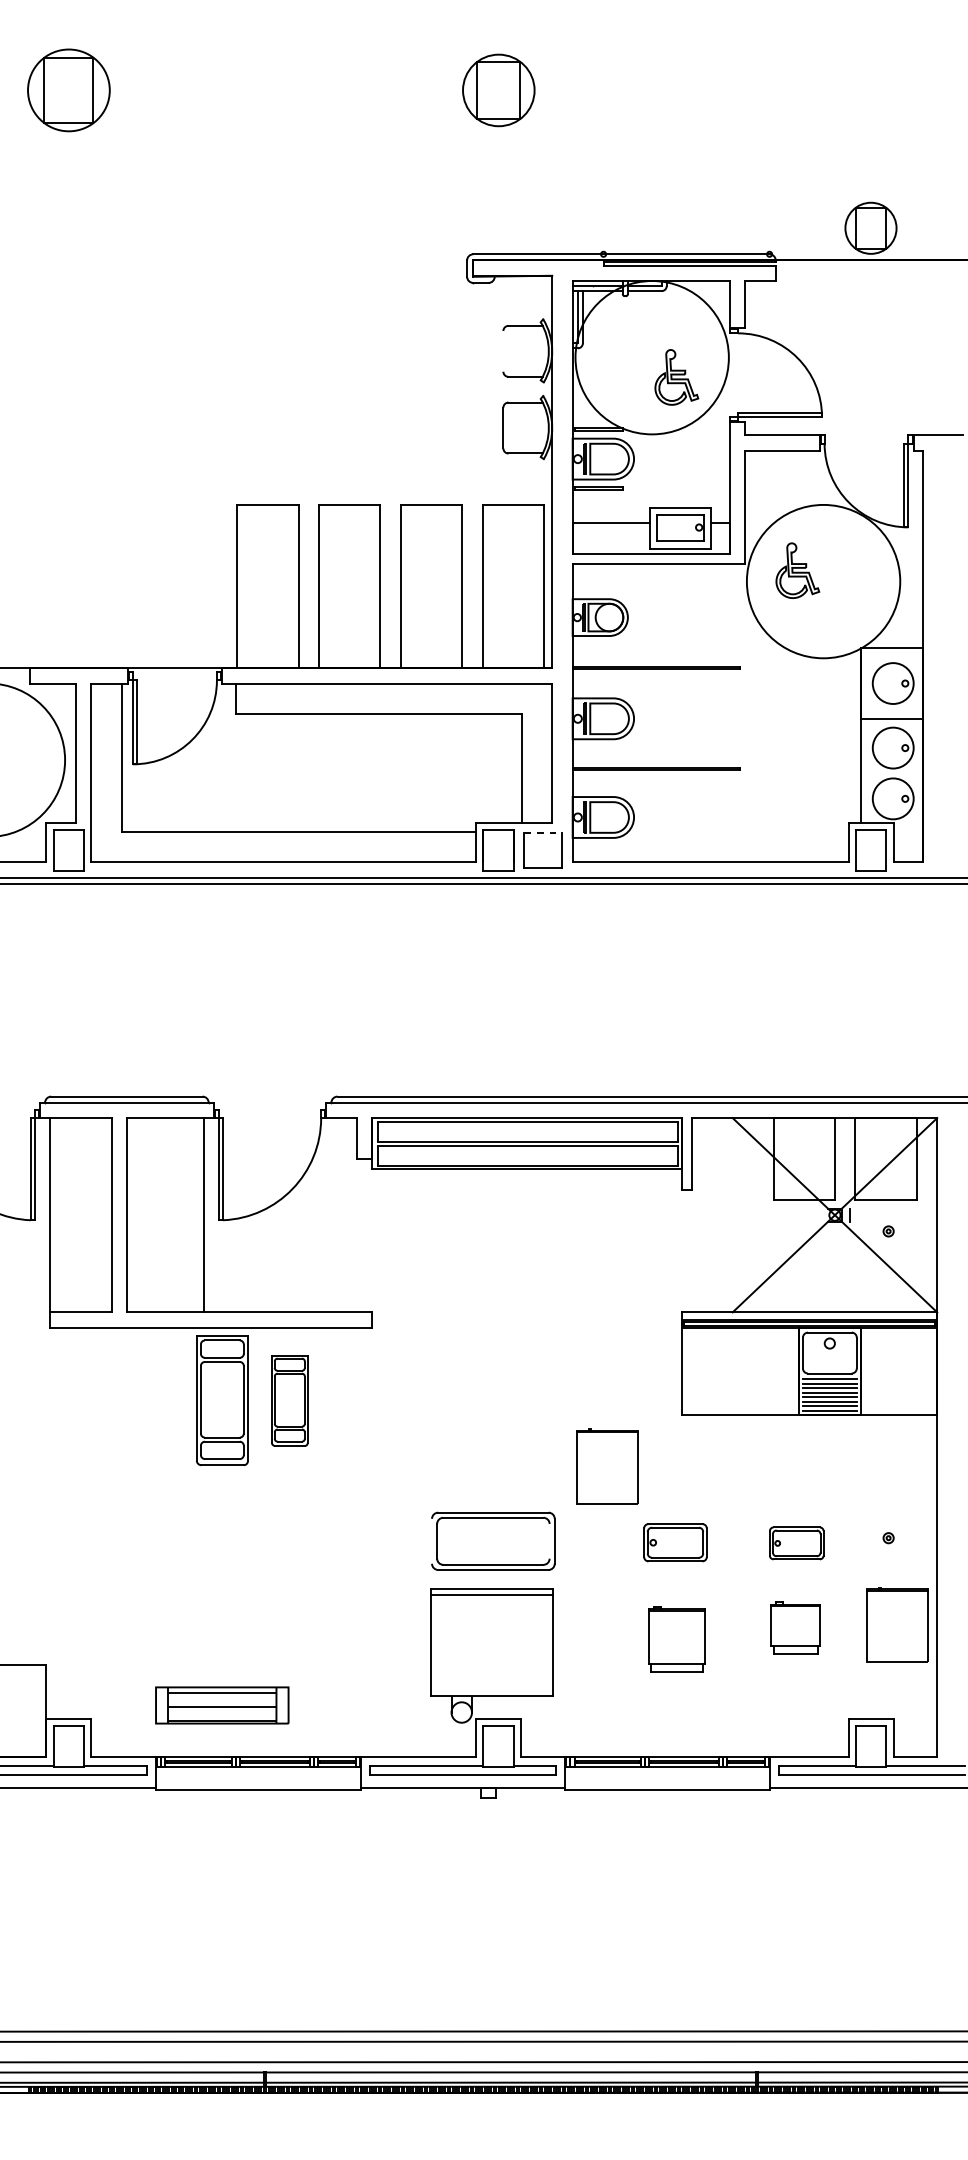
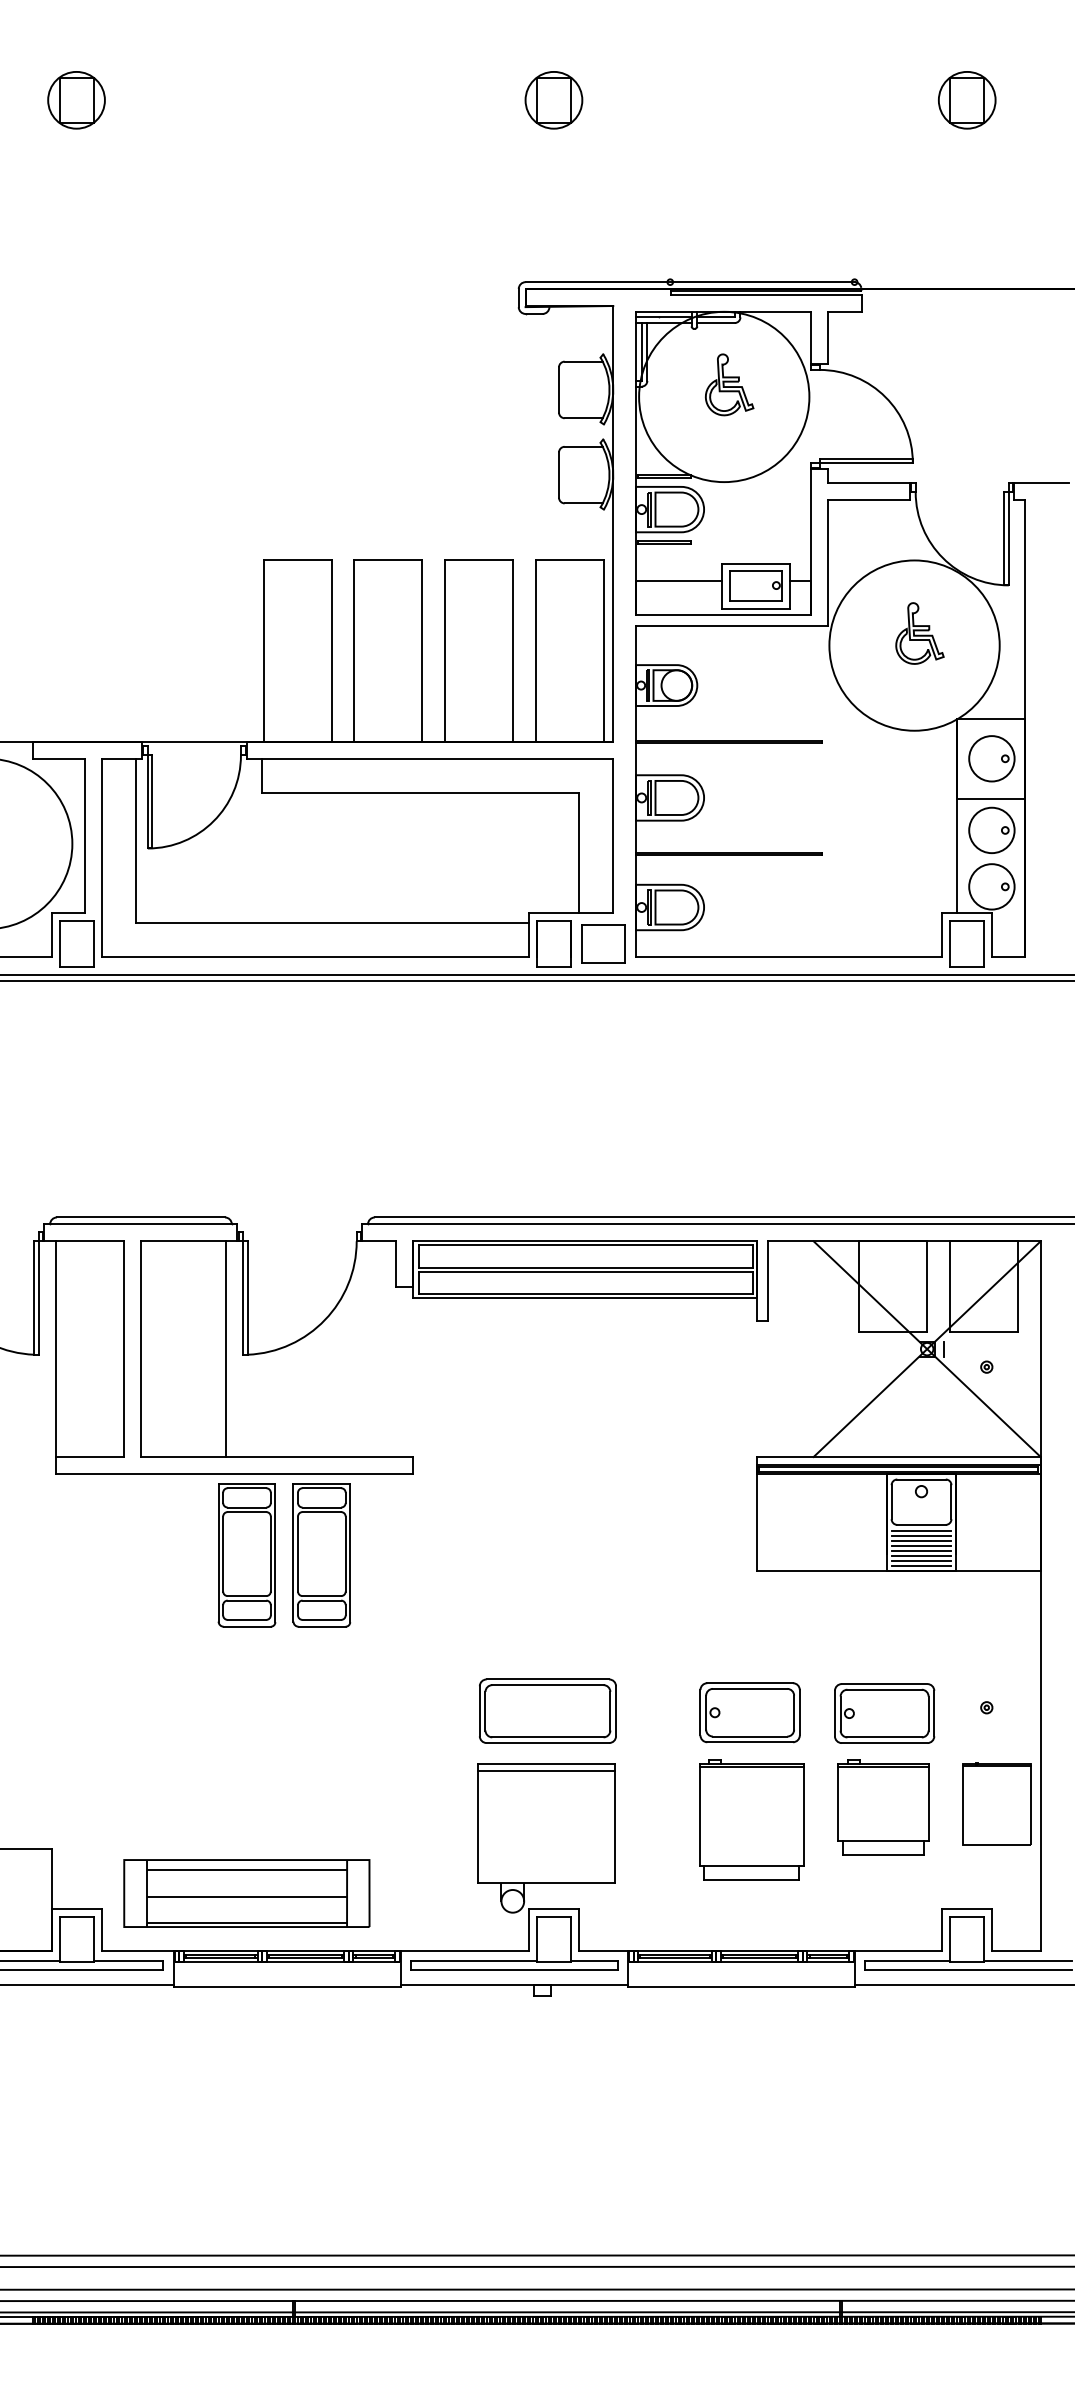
part: (68, 90) -> (76, 100), size x0.62
part: (498, 90) -> (553, 100), size x0.71
part: (871, 228) -> (967, 100), moved
line: (503, 350) -> (559, 389), added
part: (676, 377) -> (729, 384), moved
part: (797, 570) -> (919, 633), moved
line: (543, 832) -> (603, 924), dashed -> solid
part: (289, 1401) -> (321, 1555), size x1.43
part: (607, 1465) -> (674, 1627), removed
line: (549, 1540) -> (610, 1710), added
line: (431, 1541) -> (479, 1711), added
part: (674, 1542) -> (749, 1712), size x1.43
part: (796, 1543) -> (884, 1713), size x1.67
part: (795, 1628) -> (883, 1807), size x1.67
part: (676, 1638) -> (751, 1819), size x1.67
part: (221, 1705) -> (246, 1893), size x1.67

